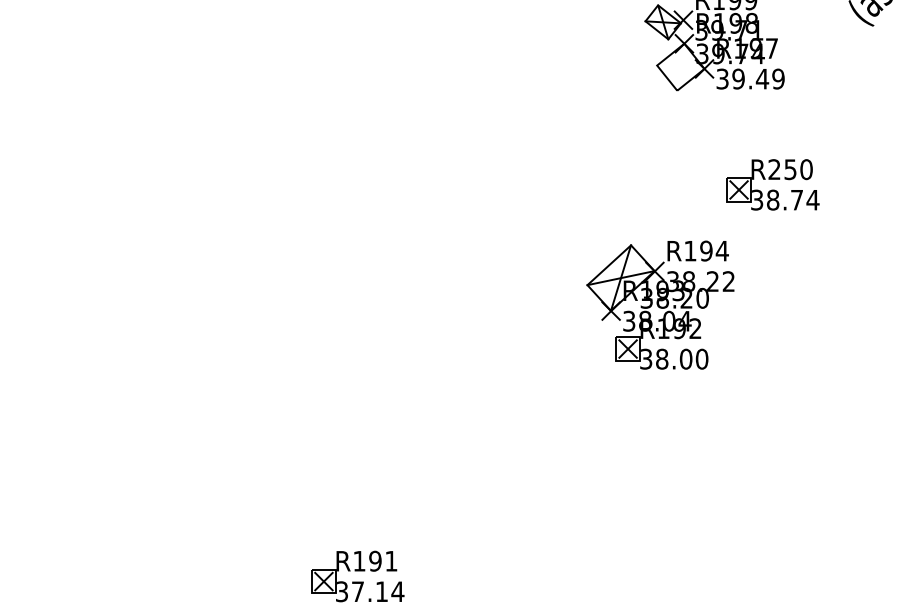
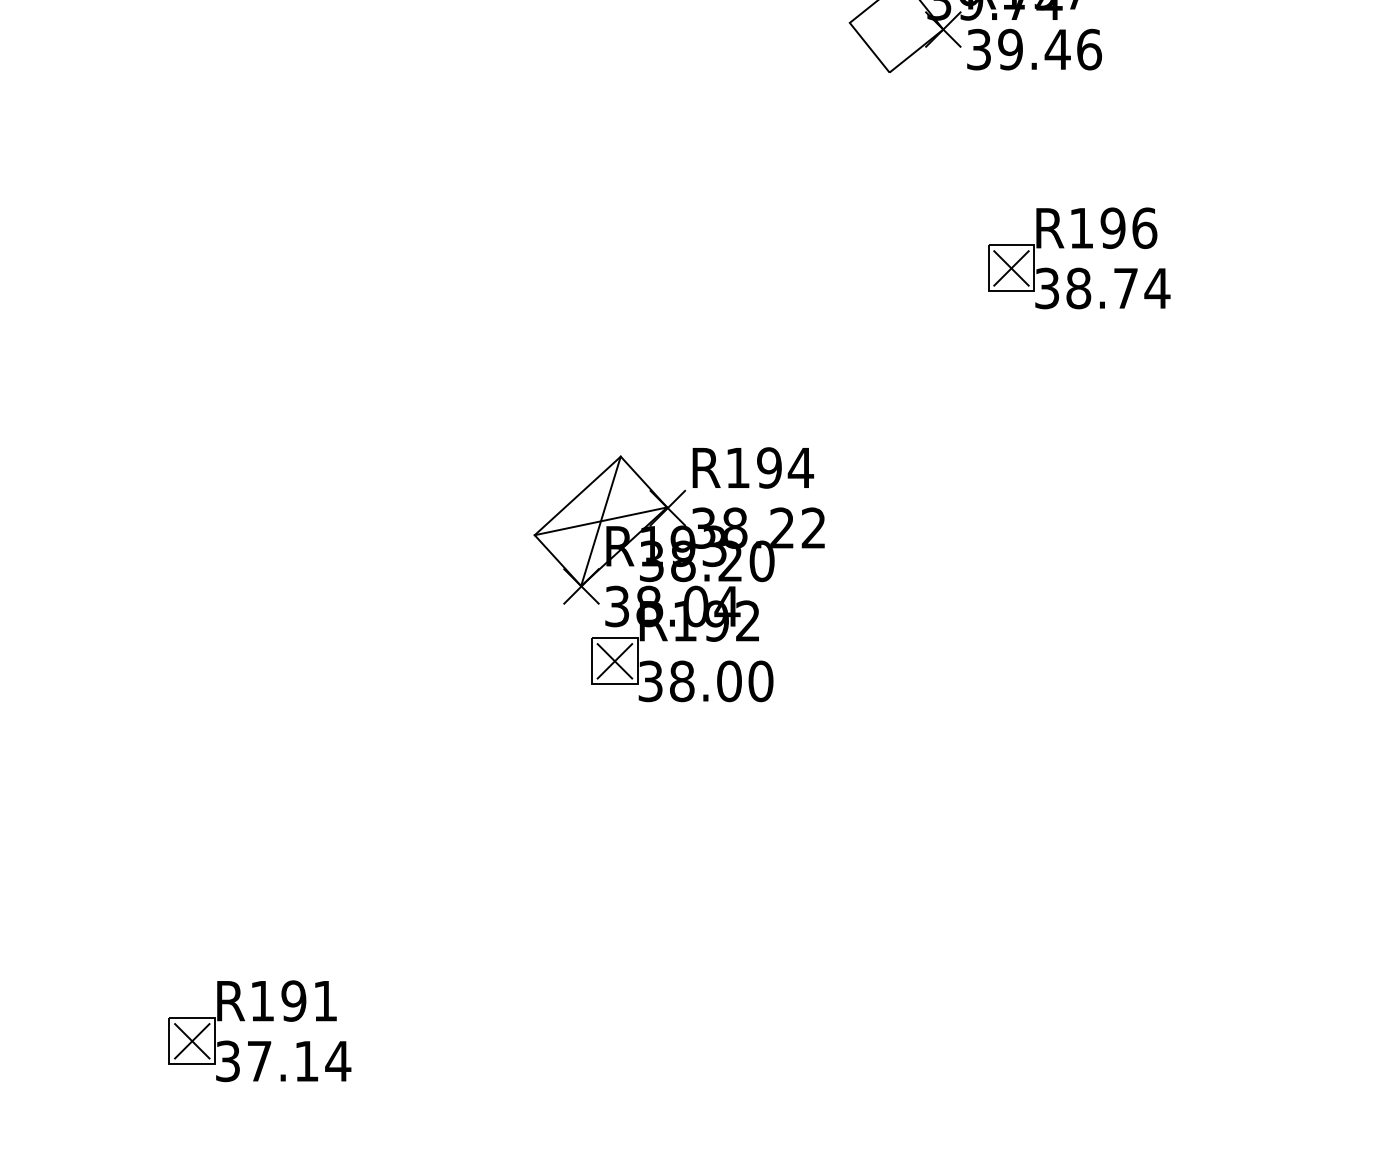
text: (778, 78) -> (1089, 48), 39.49 -> 39.46
text: (790, 169) -> (1112, 228), R250 -> R196
part: (660, 304) -> (678, 573), moved

